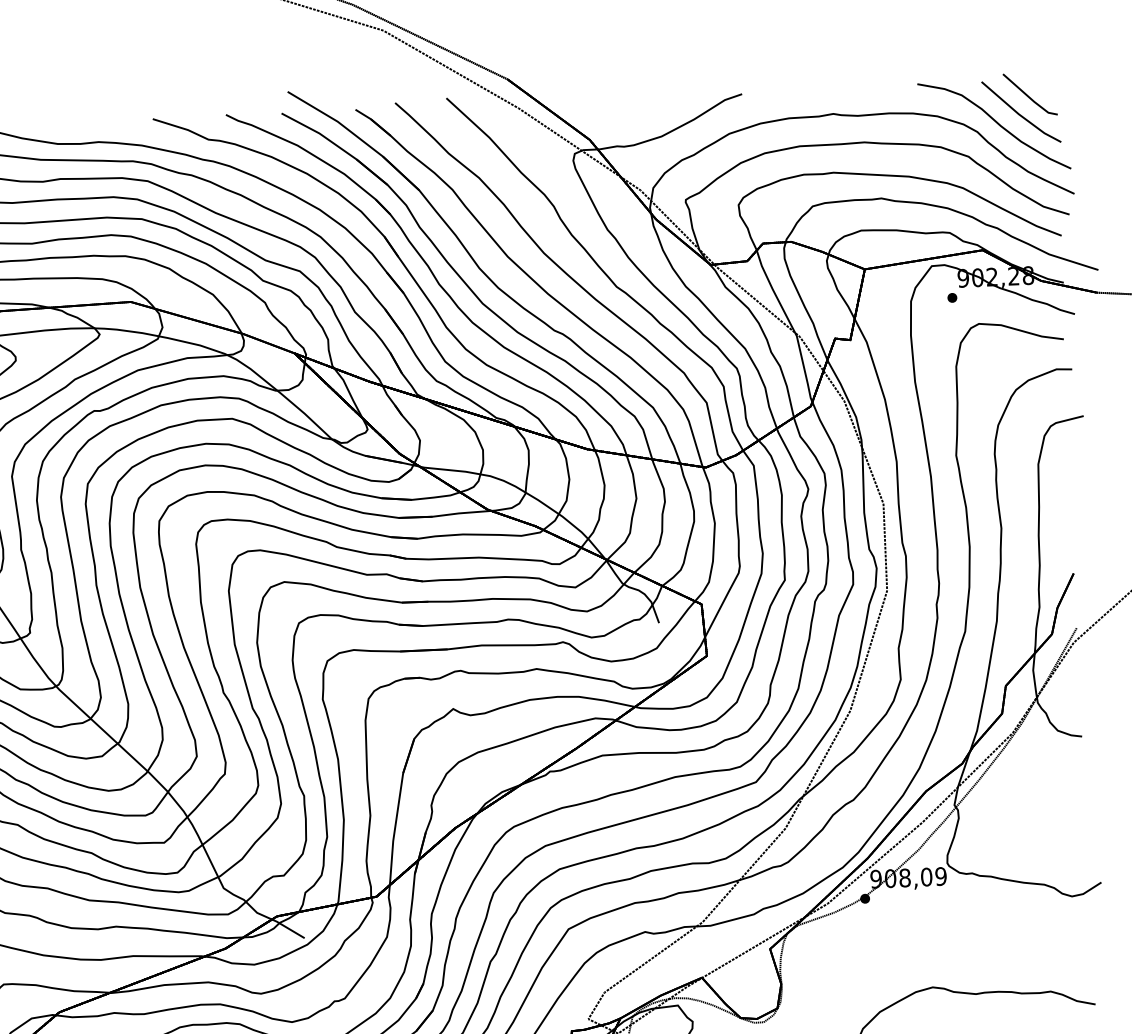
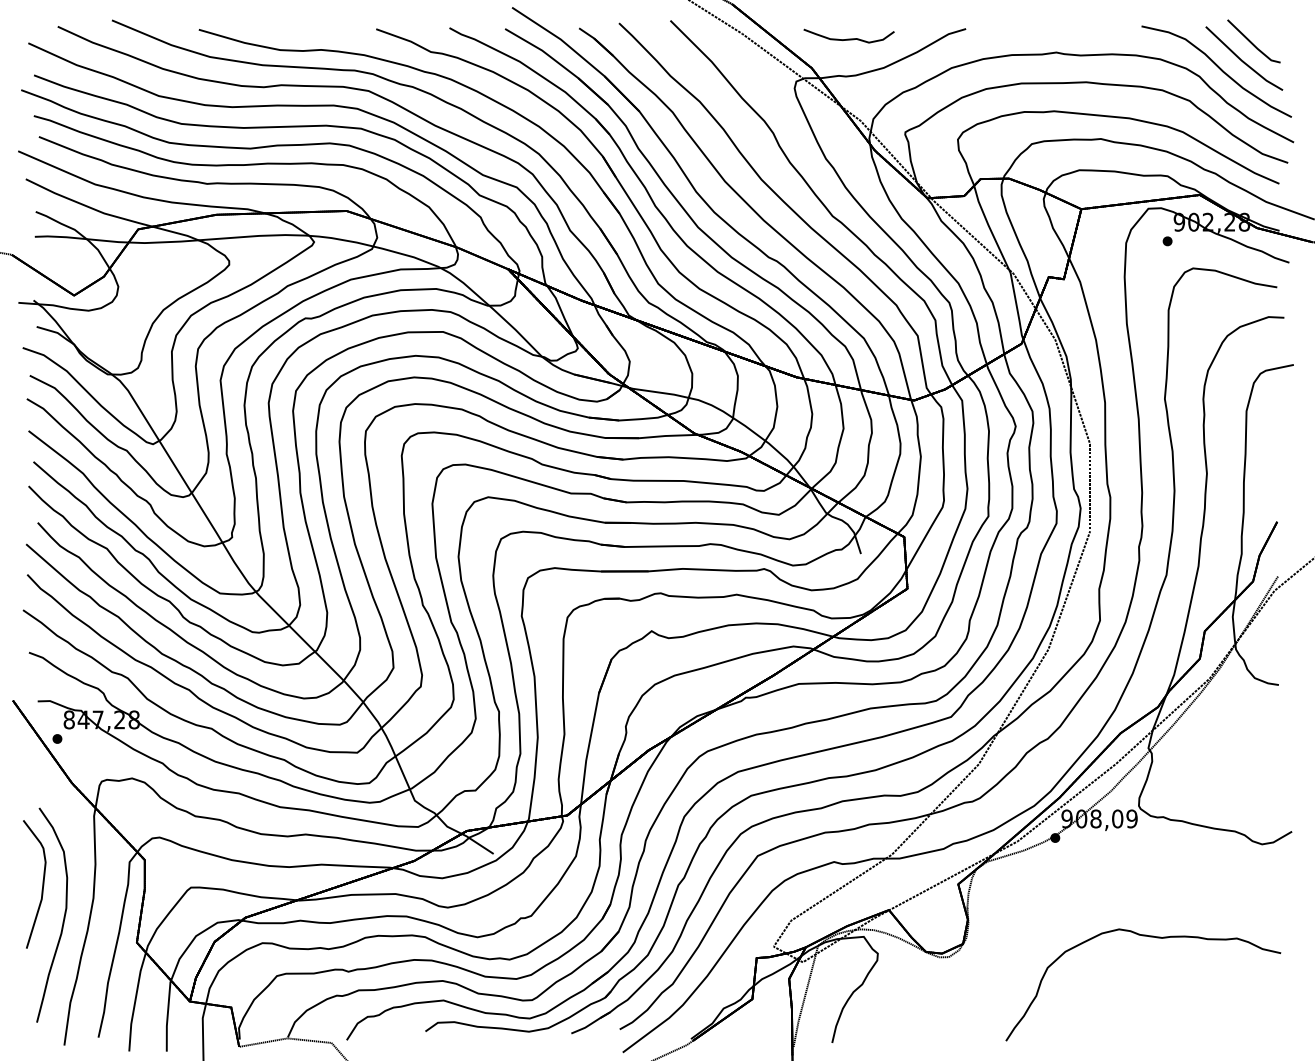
curve: (625, 108) -> (848, 38), added

